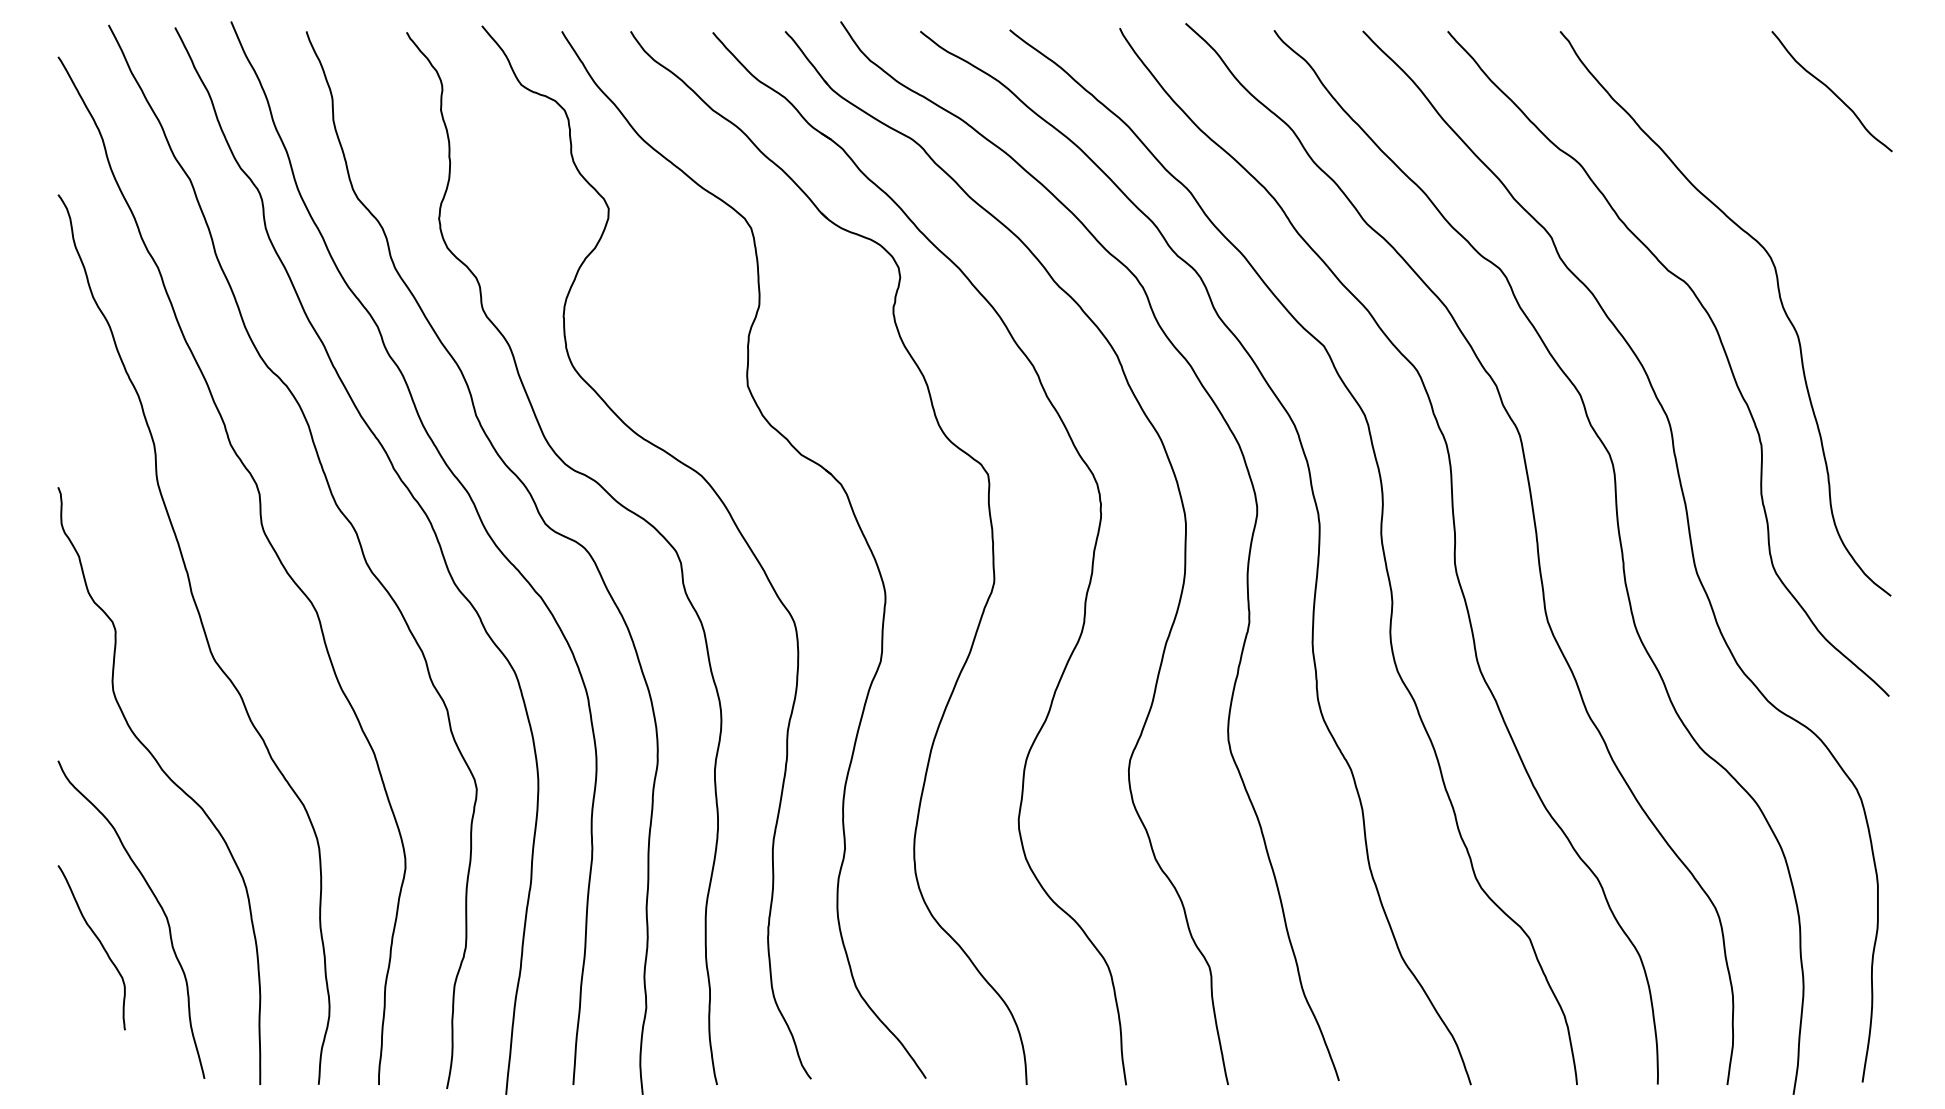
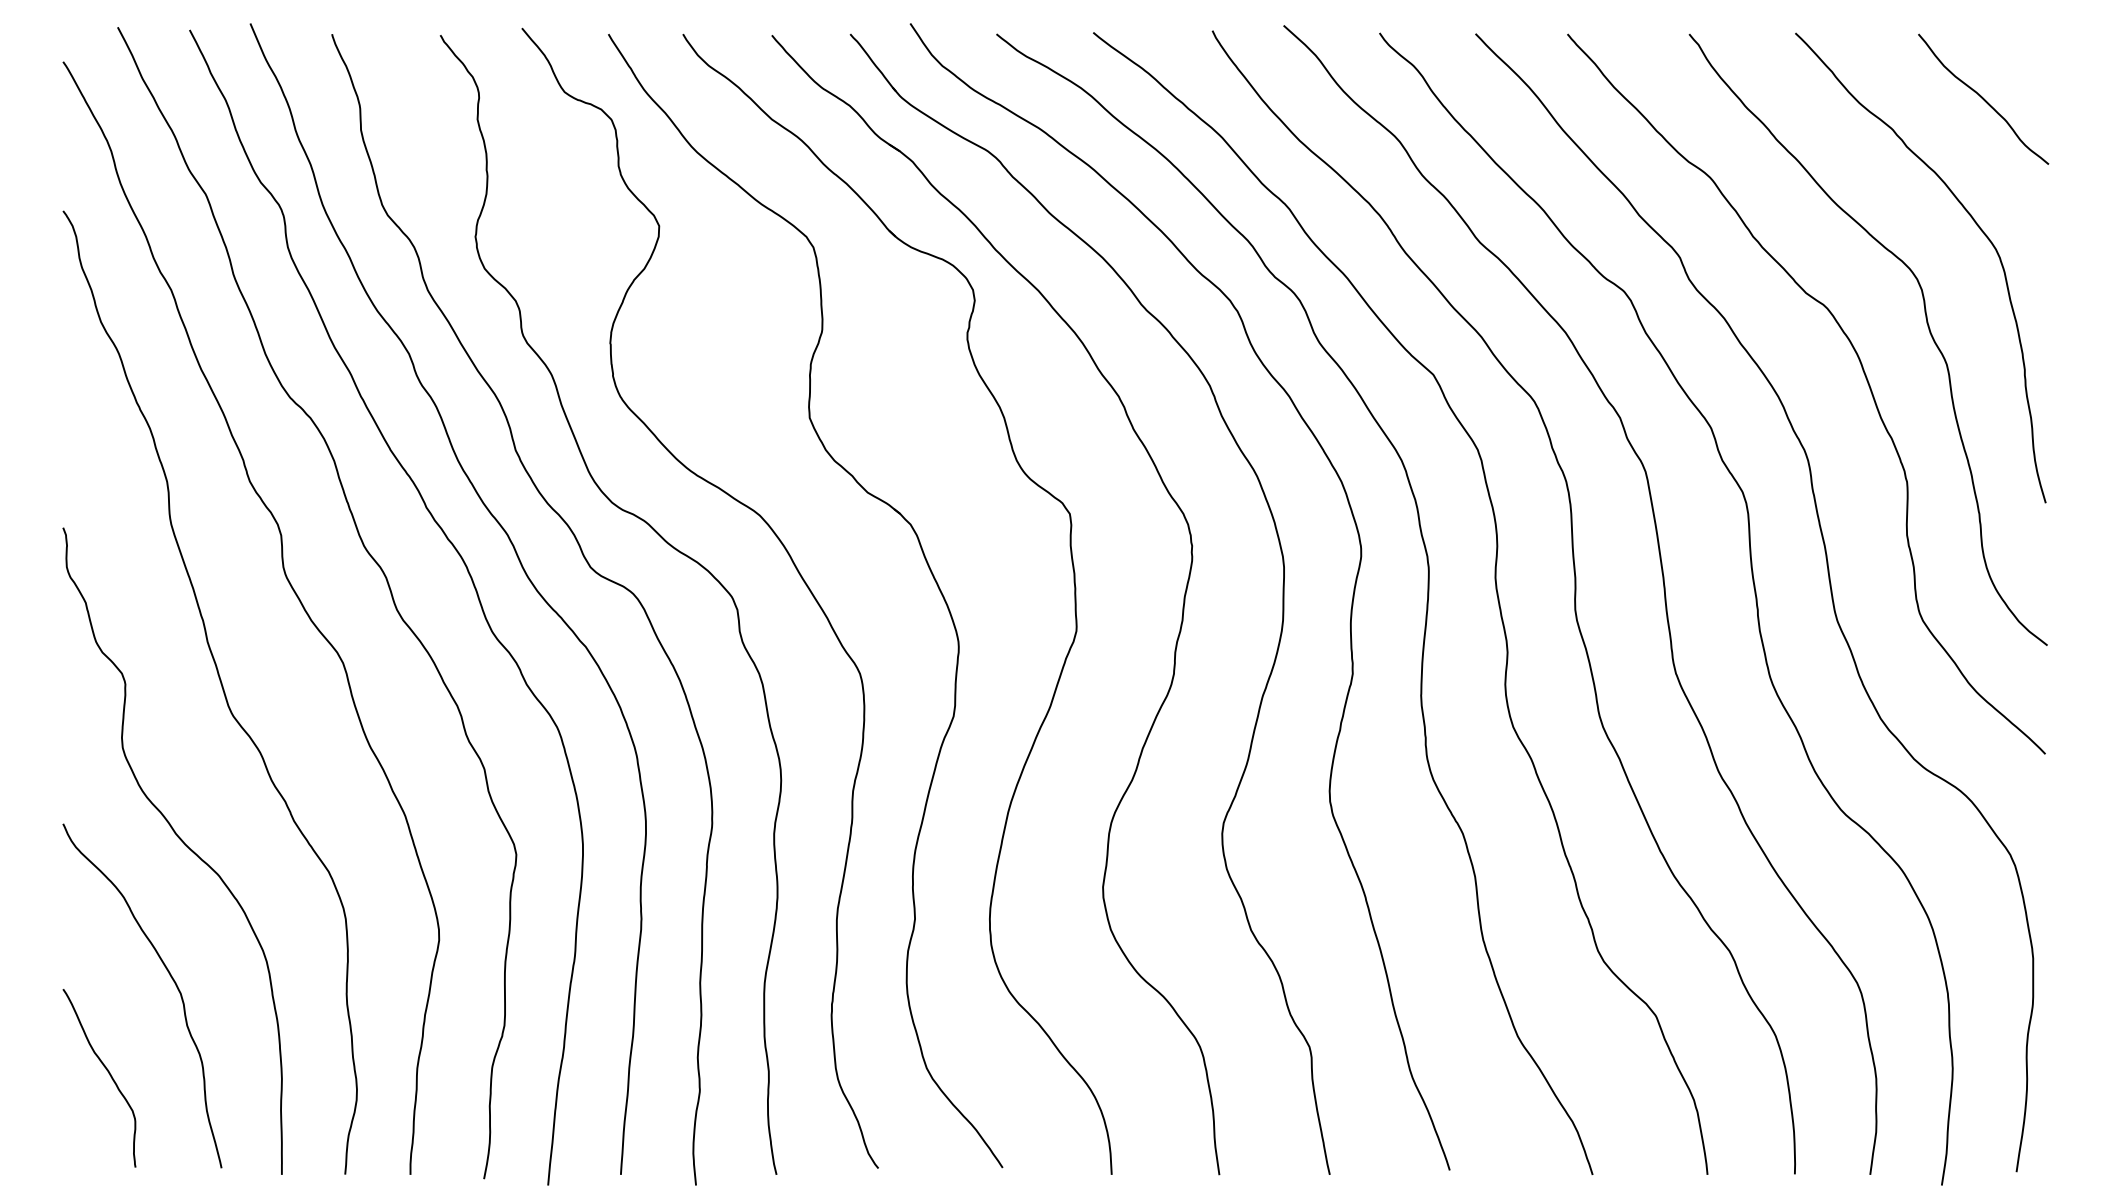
curve: (1825, 208) -> (1976, 225), added
curve: (100, 943) -> (108, 1073), moved

